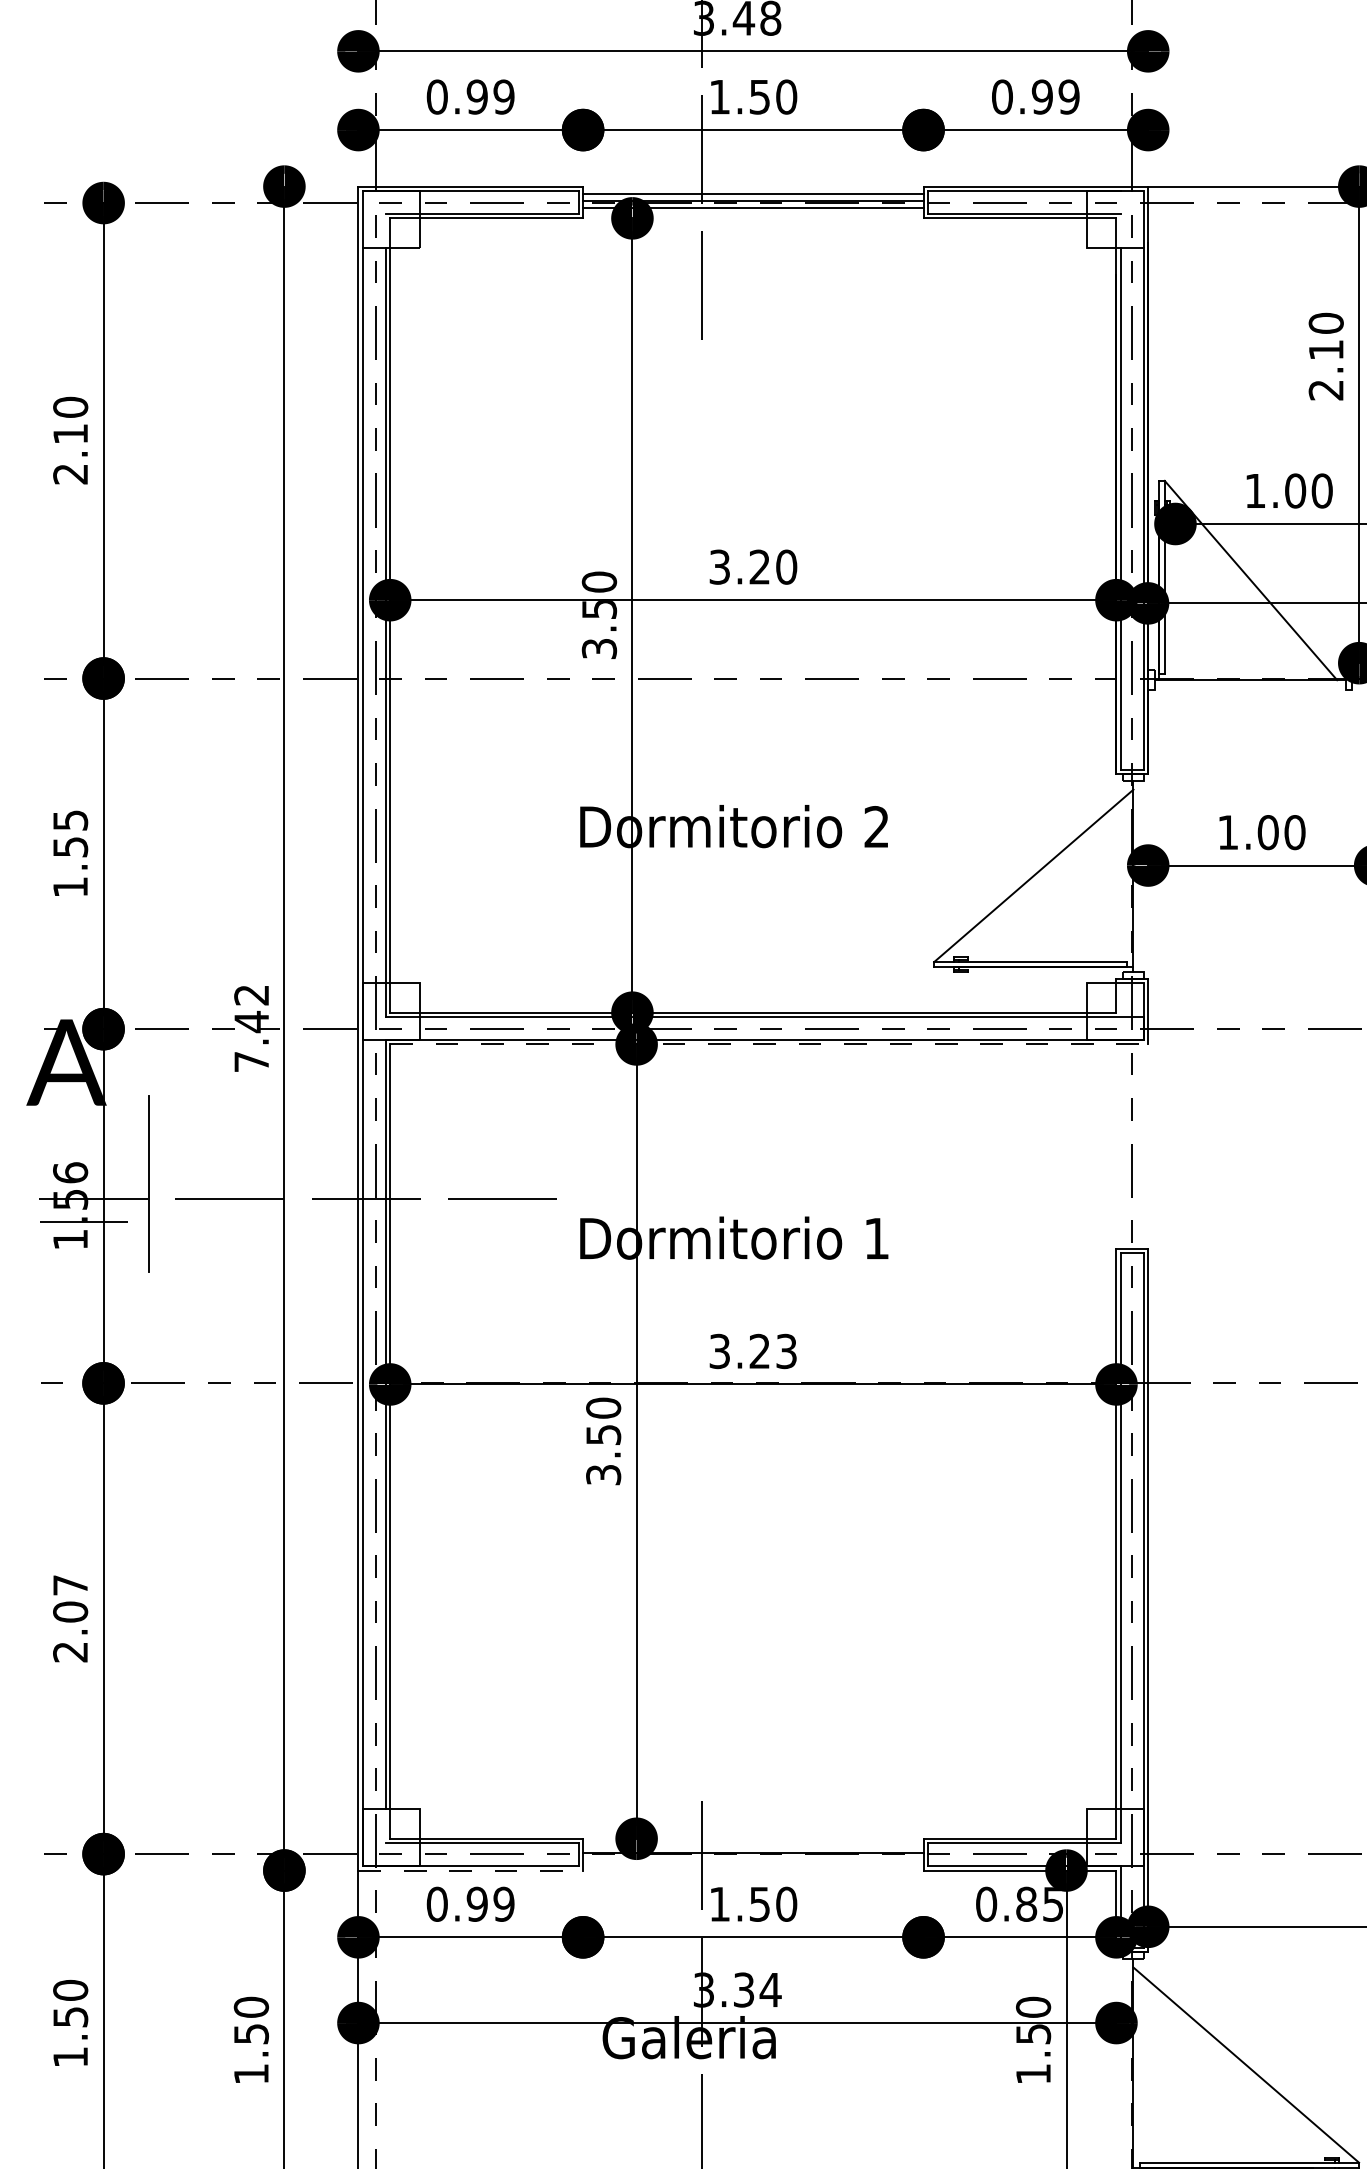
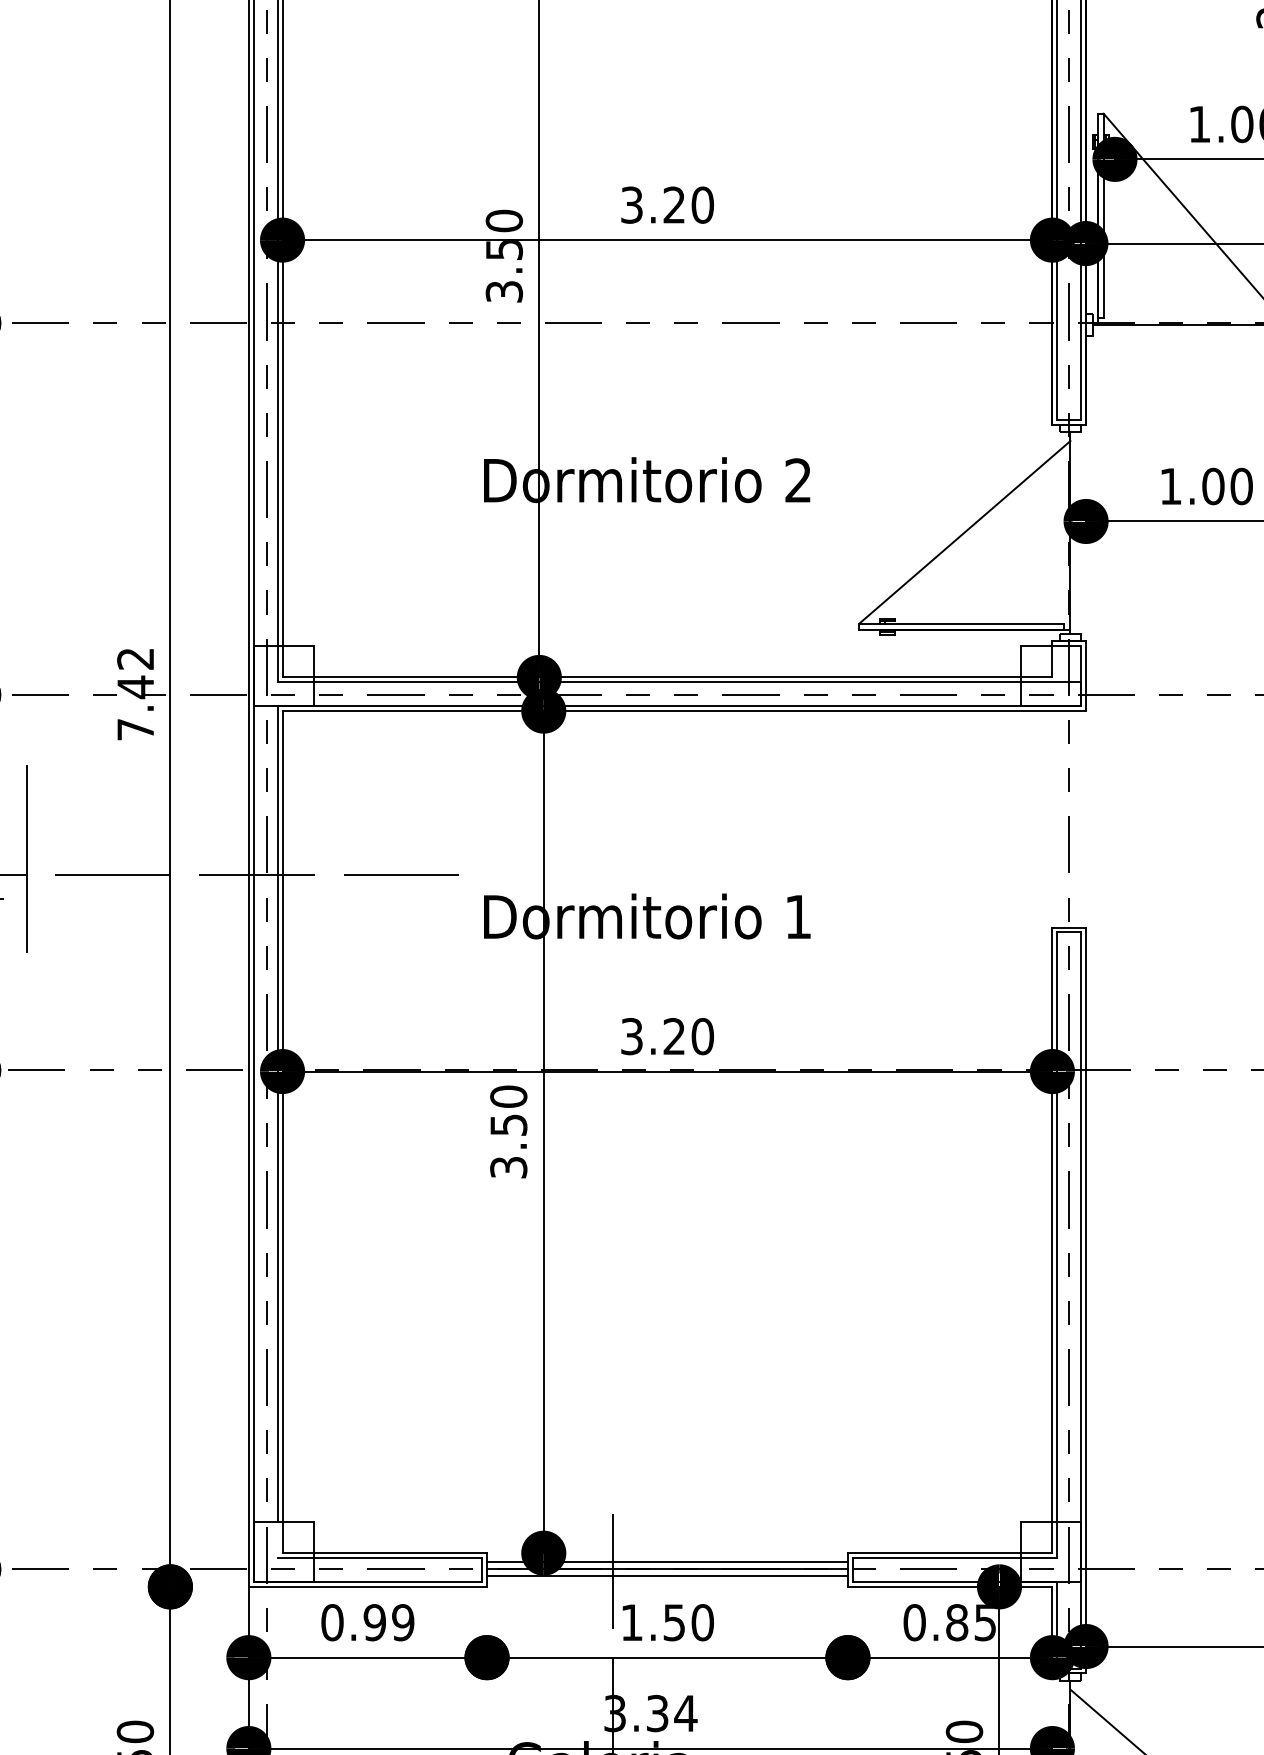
line: (769, 1044) -> (684, 711), dashed -> solid
text: (786, 1351) -> (702, 1036), 3.23 -> 3.20
line: (753, 1846) -> (667, 1561), added
line: (753, 1860) -> (667, 1576), added
line: (471, 1870) -> (368, 1586), dashed -> solid

